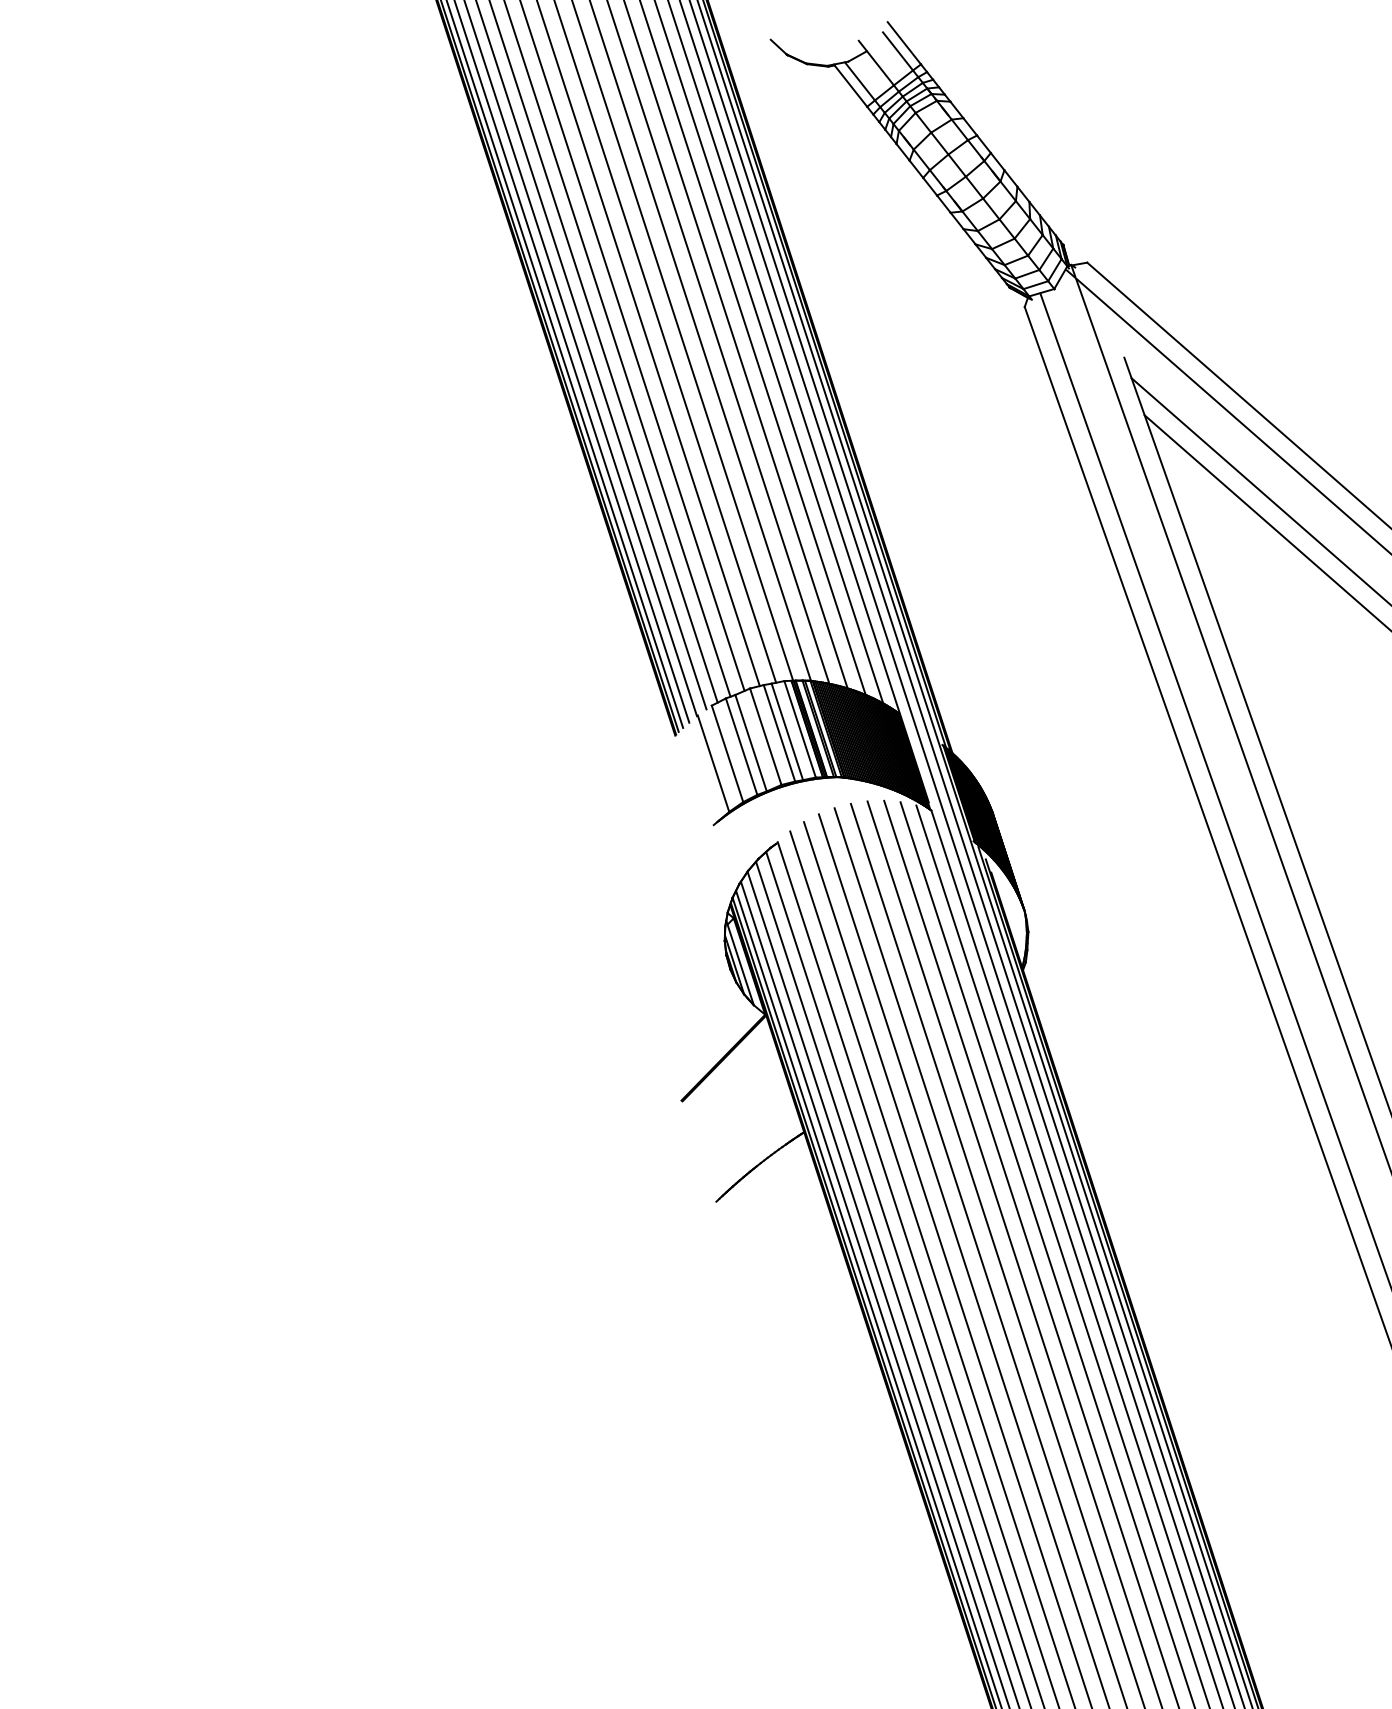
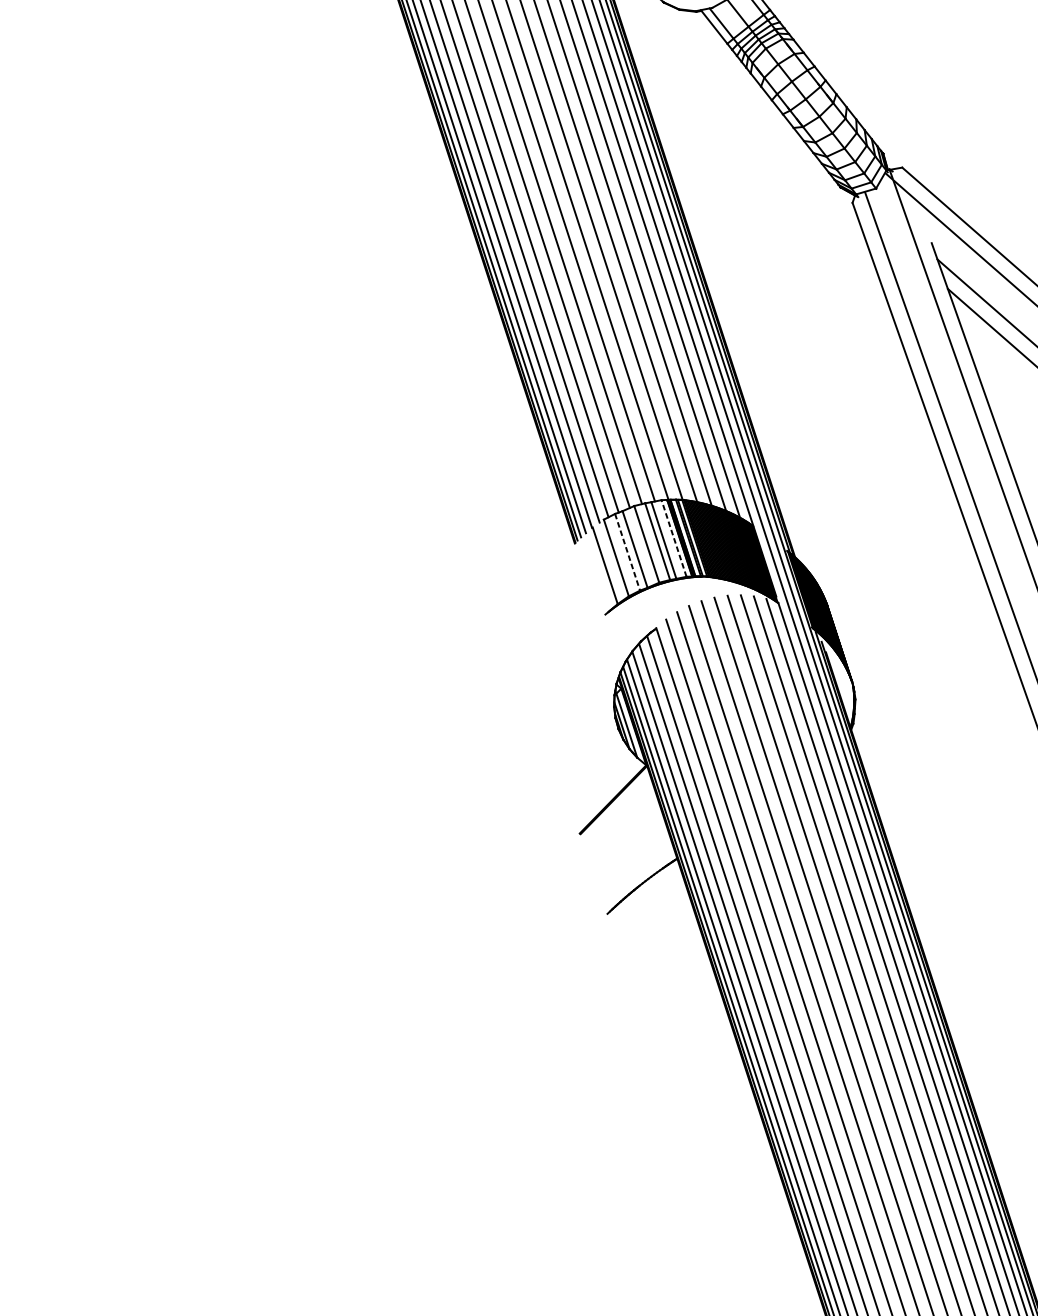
line: (800, 729) -> (674, 538), solid -> dashed
line: (741, 746) -> (627, 552), solid -> dashed

